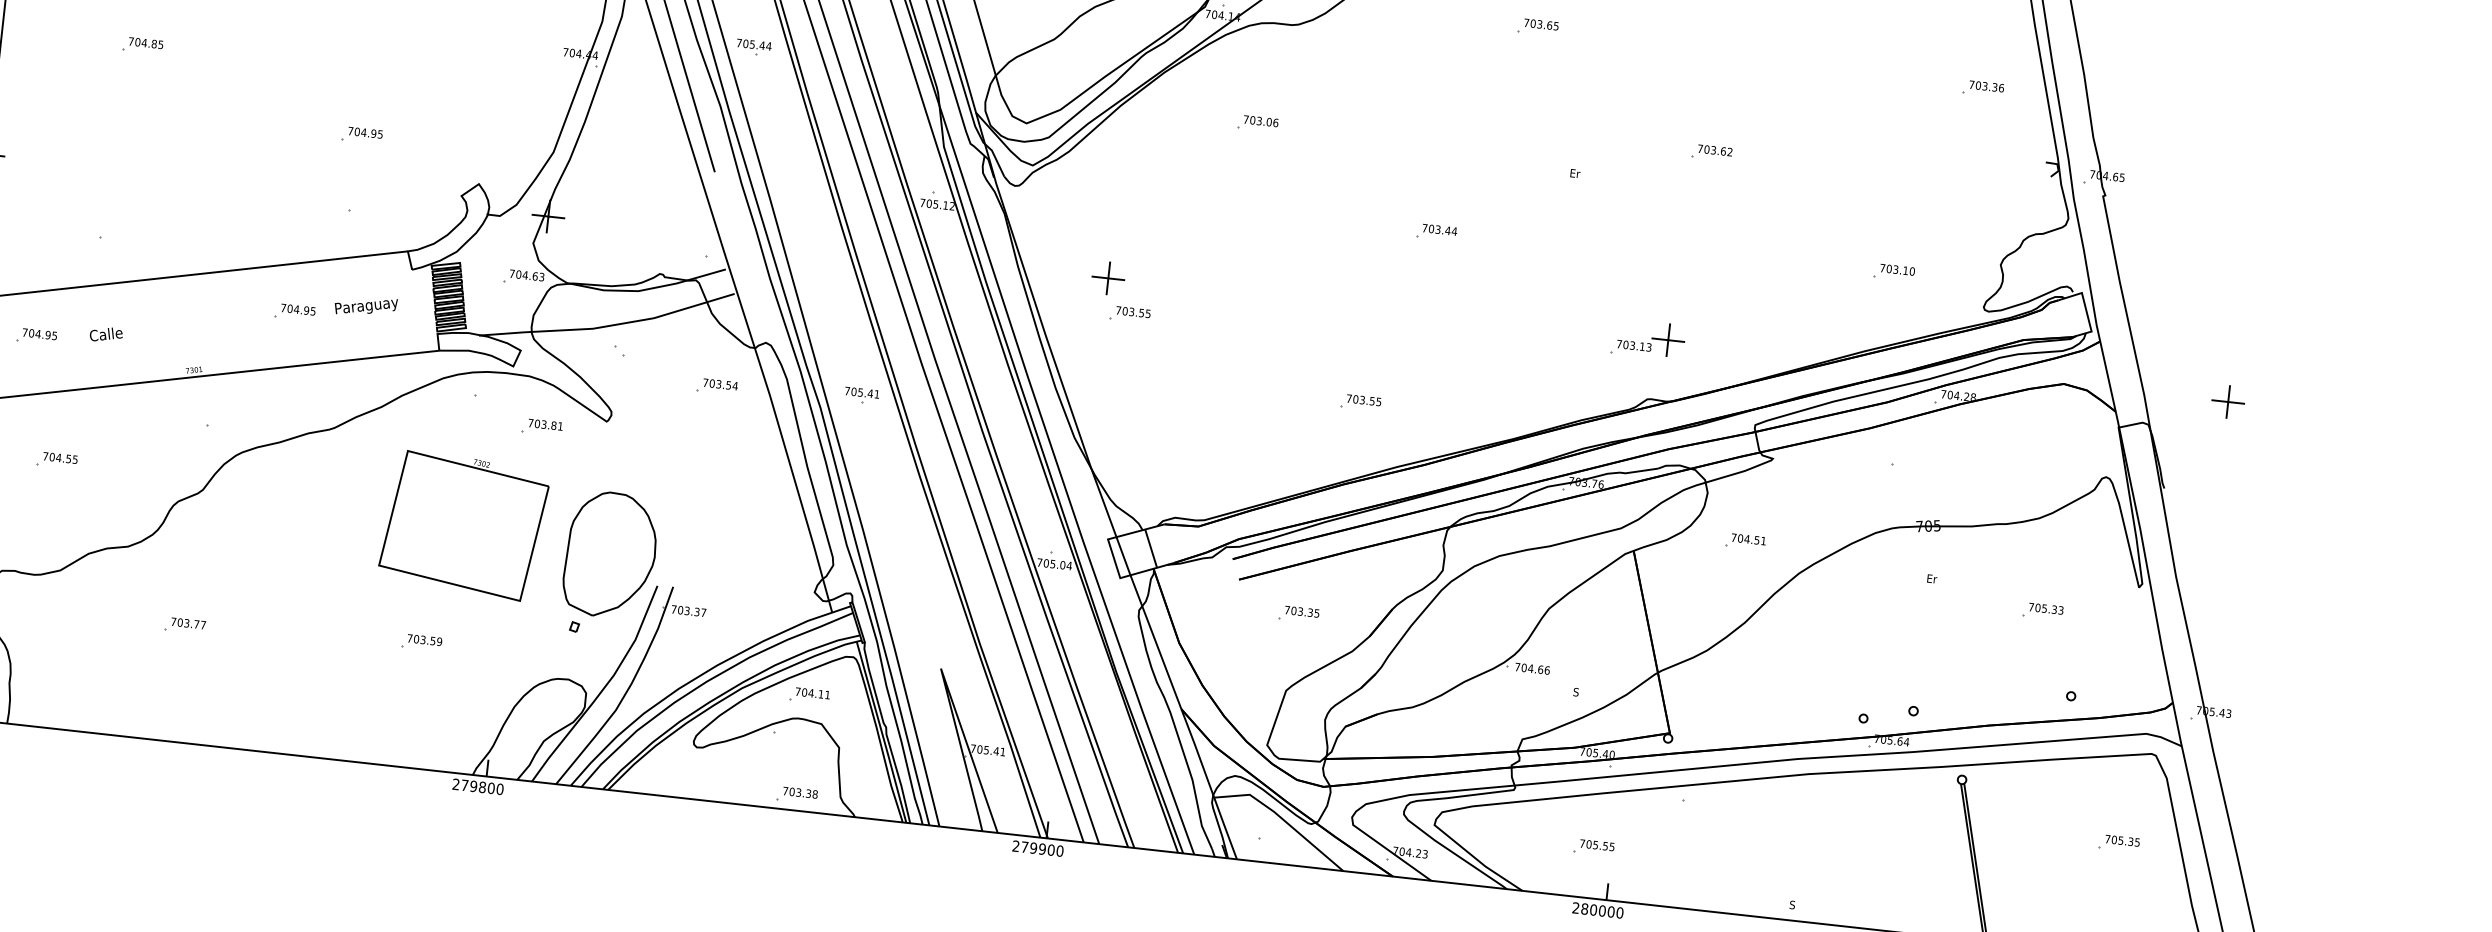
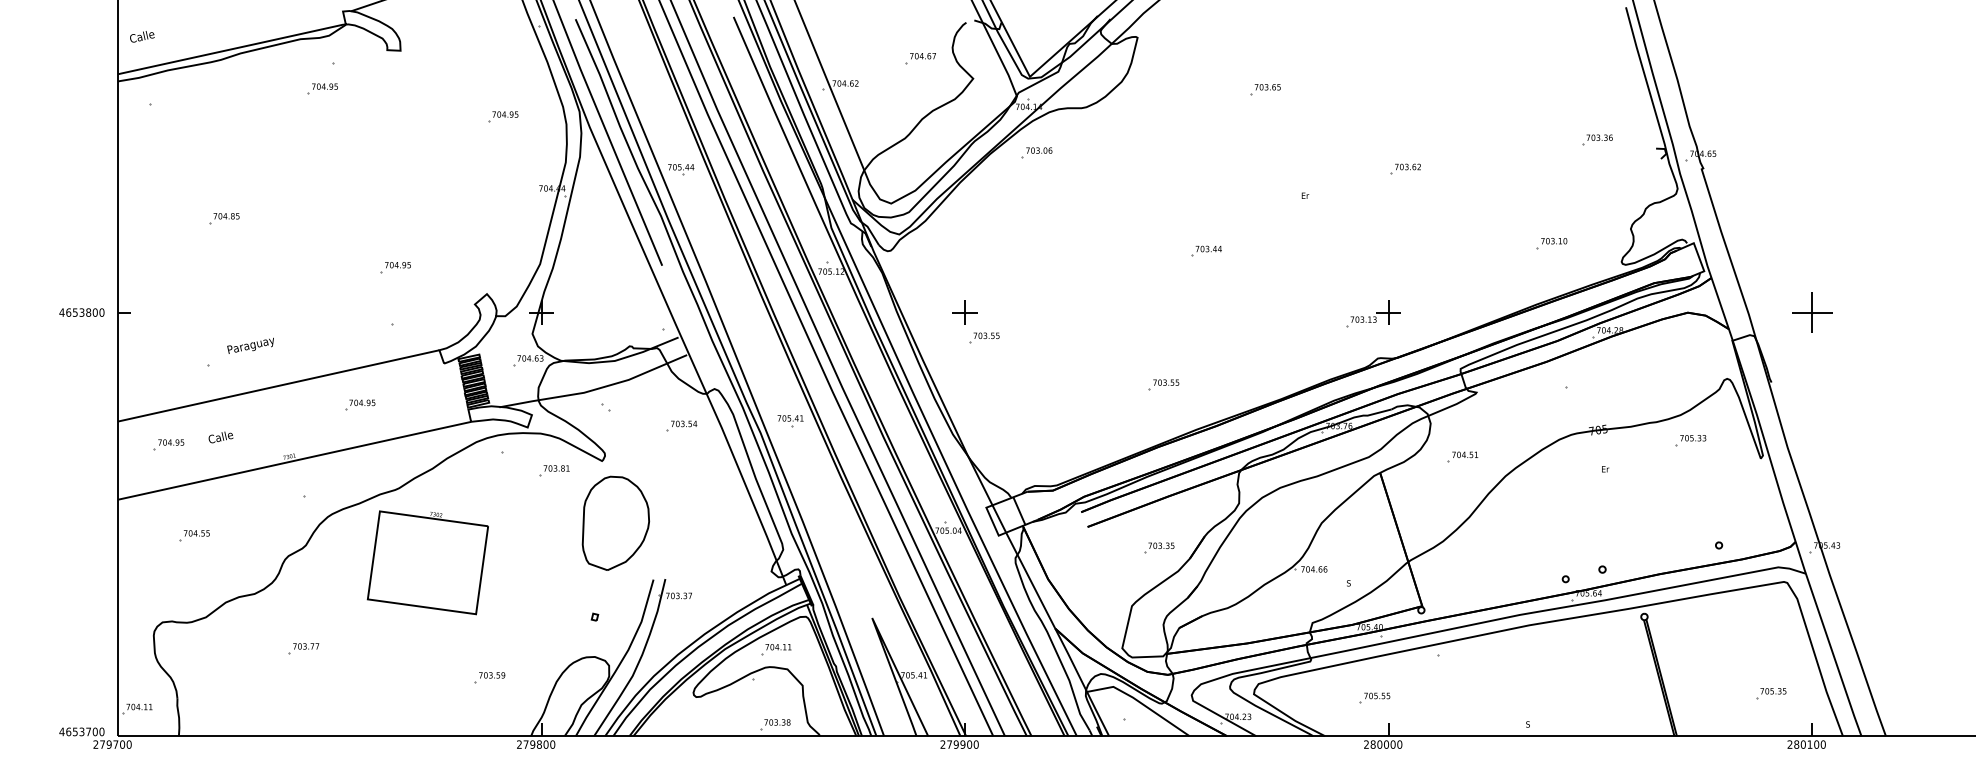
part: (1983, 88) -> (1597, 139), moved
part: (1257, 123) -> (1036, 152), moved
text: (365, 305) -> (250, 345), moved
part: (2227, 401) -> (1811, 312), size x1.6
part: (463, 525) -> (427, 562), moved
part: (610, 553) -> (615, 522), moved
part: (2042, 611) -> (1690, 440), moved
part: (1299, 613) -> (1159, 547), moved
part: (421, 642) -> (489, 677), moved
part: (2119, 843) -> (1771, 693), moved

